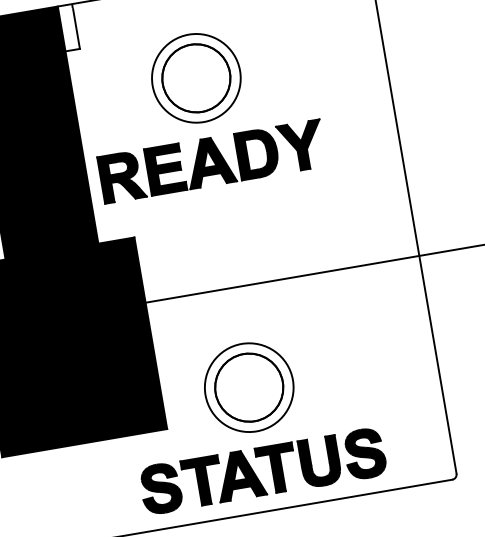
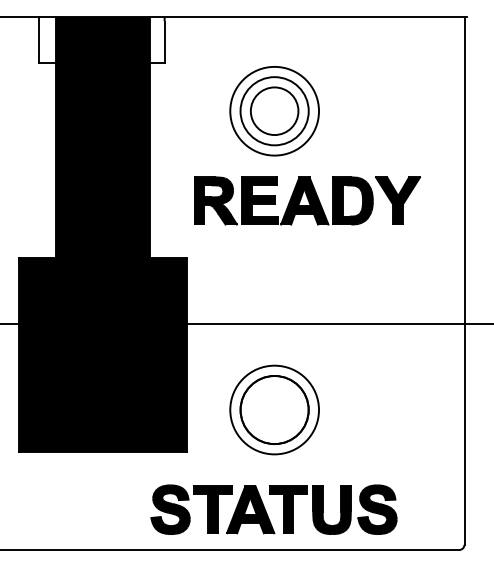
circle: (196, 78) -> (274, 111), size x0.7
part: (212, 161) -> (307, 200), moved
part: (249, 387) -> (274, 409), moved

